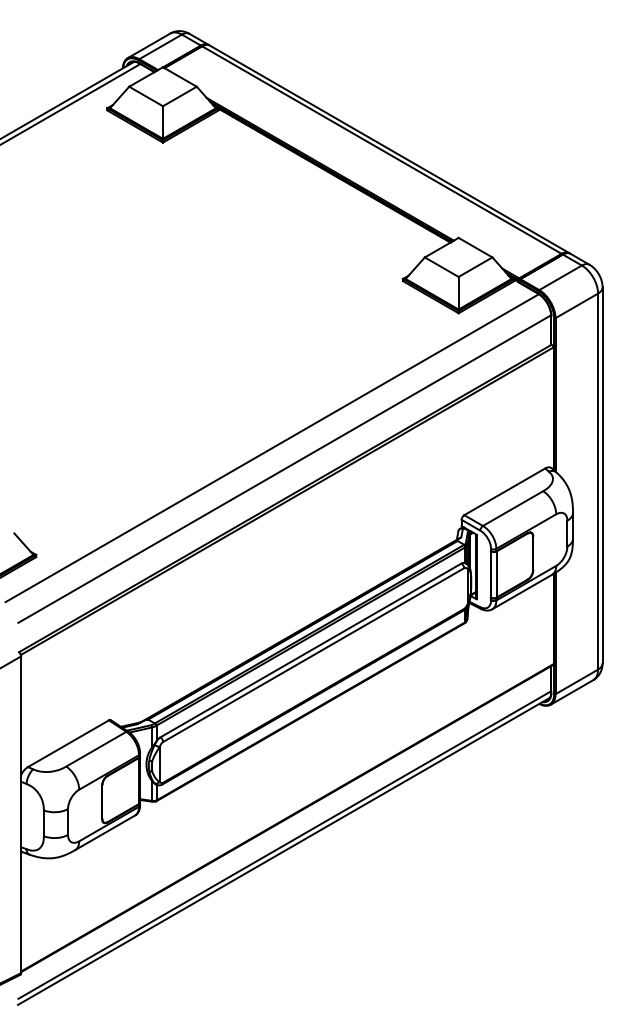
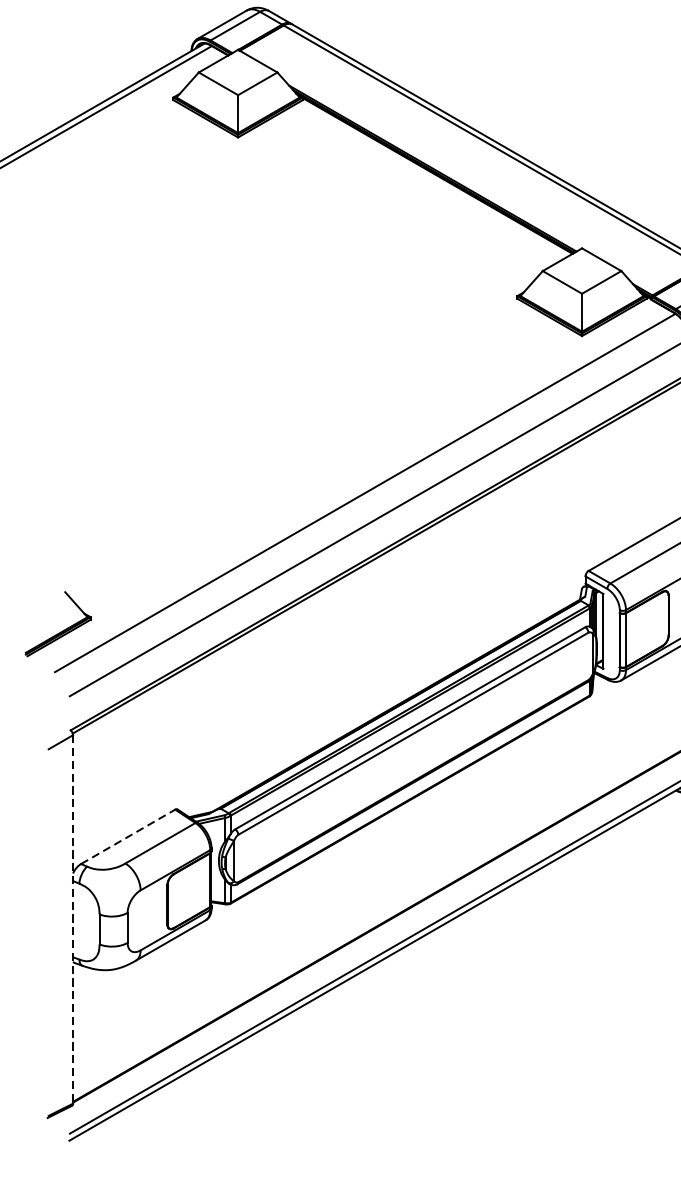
line: (68, 743) -> (128, 836), solid -> dashed
line: (21, 815) -> (73, 920), solid -> dashed

